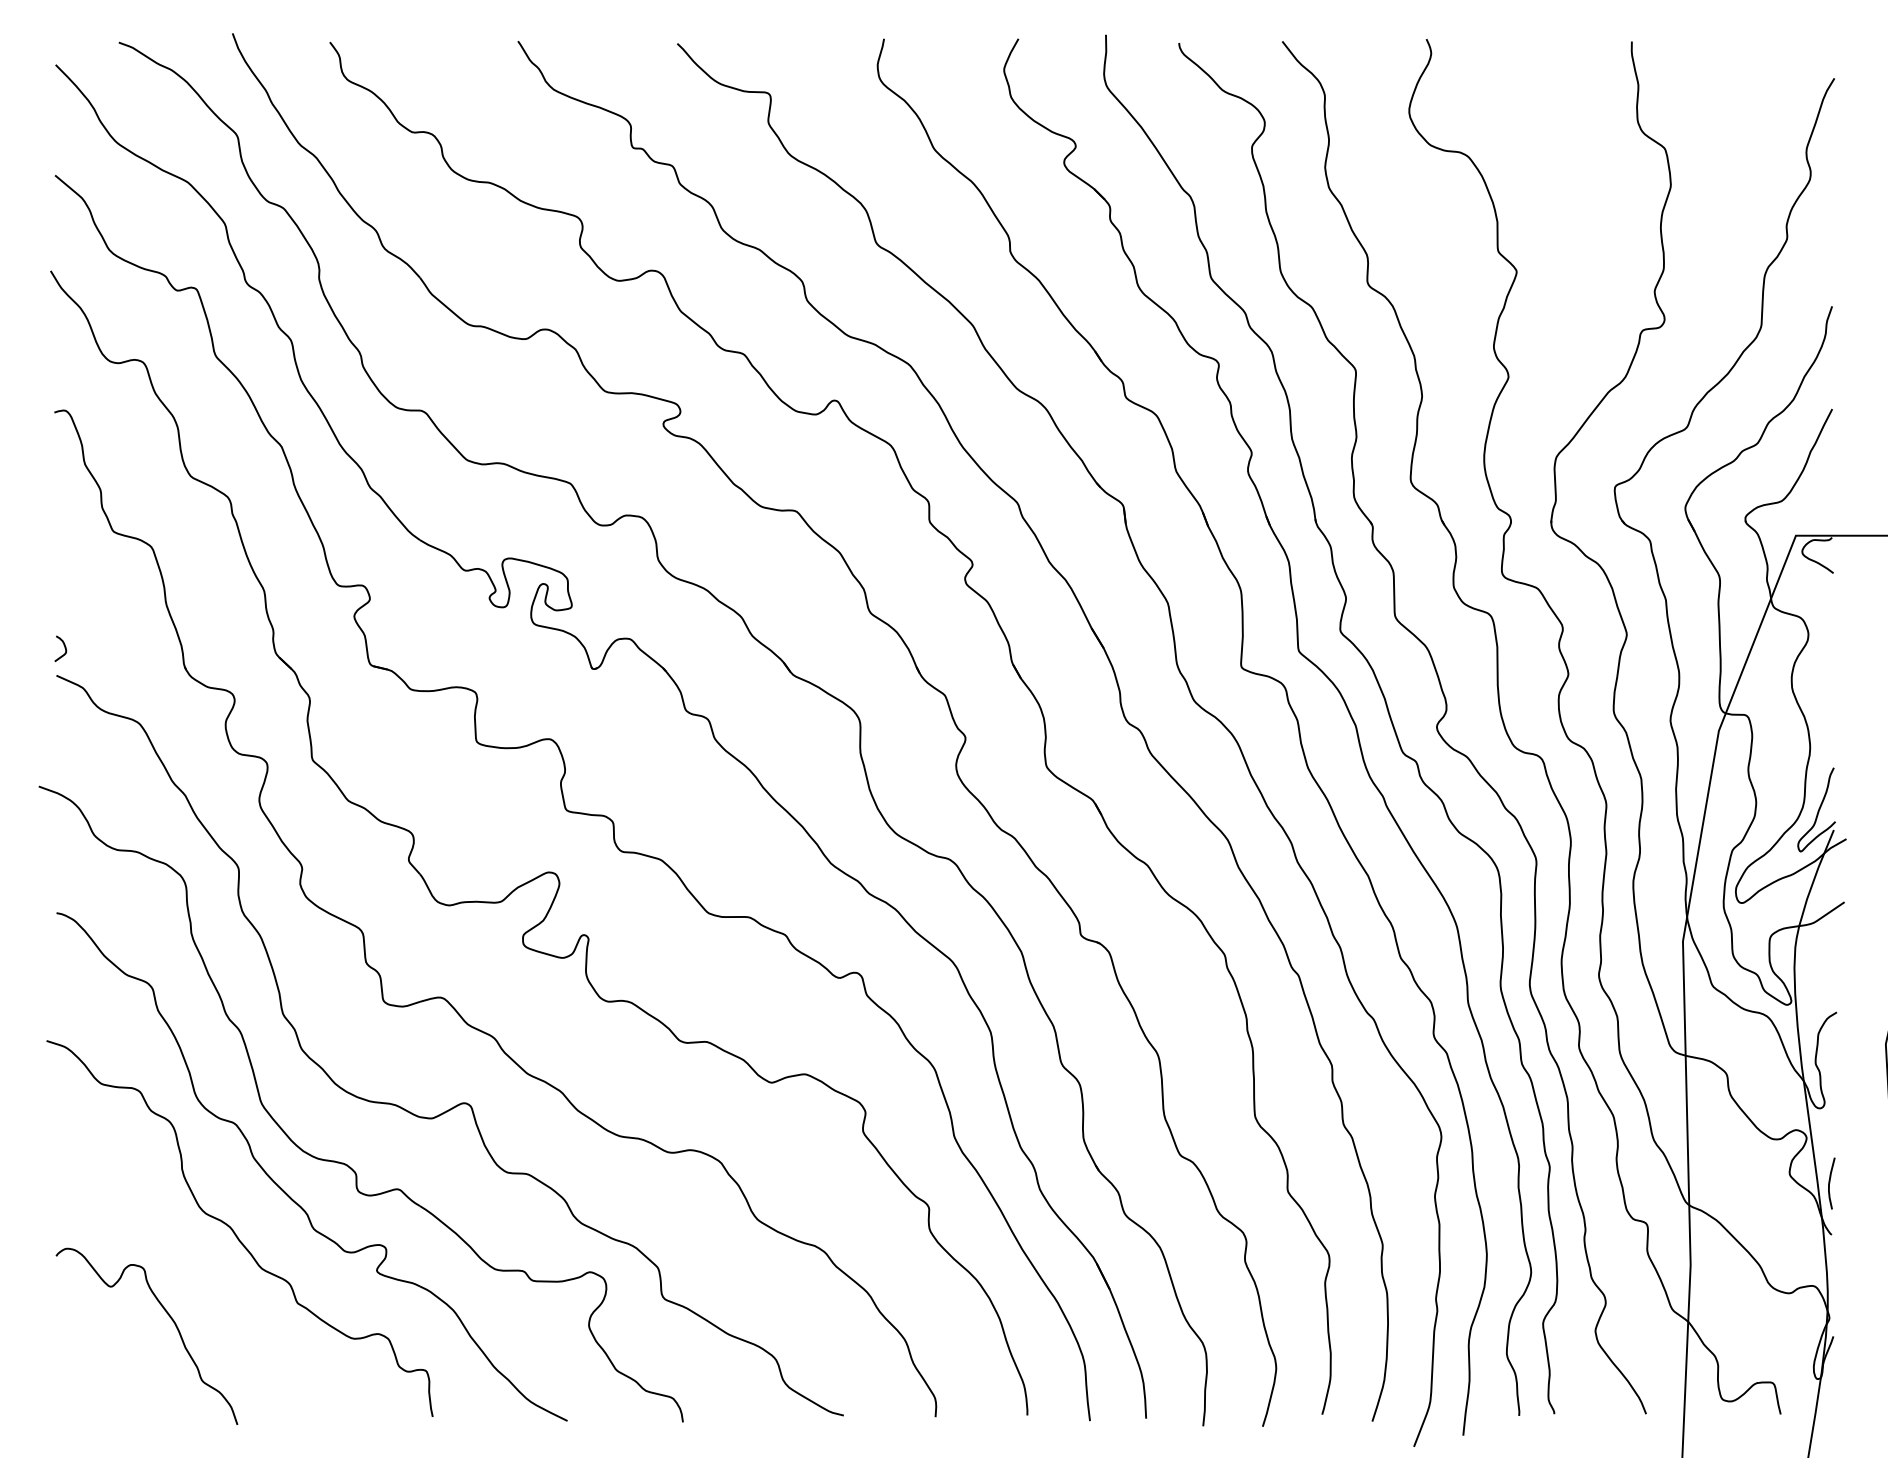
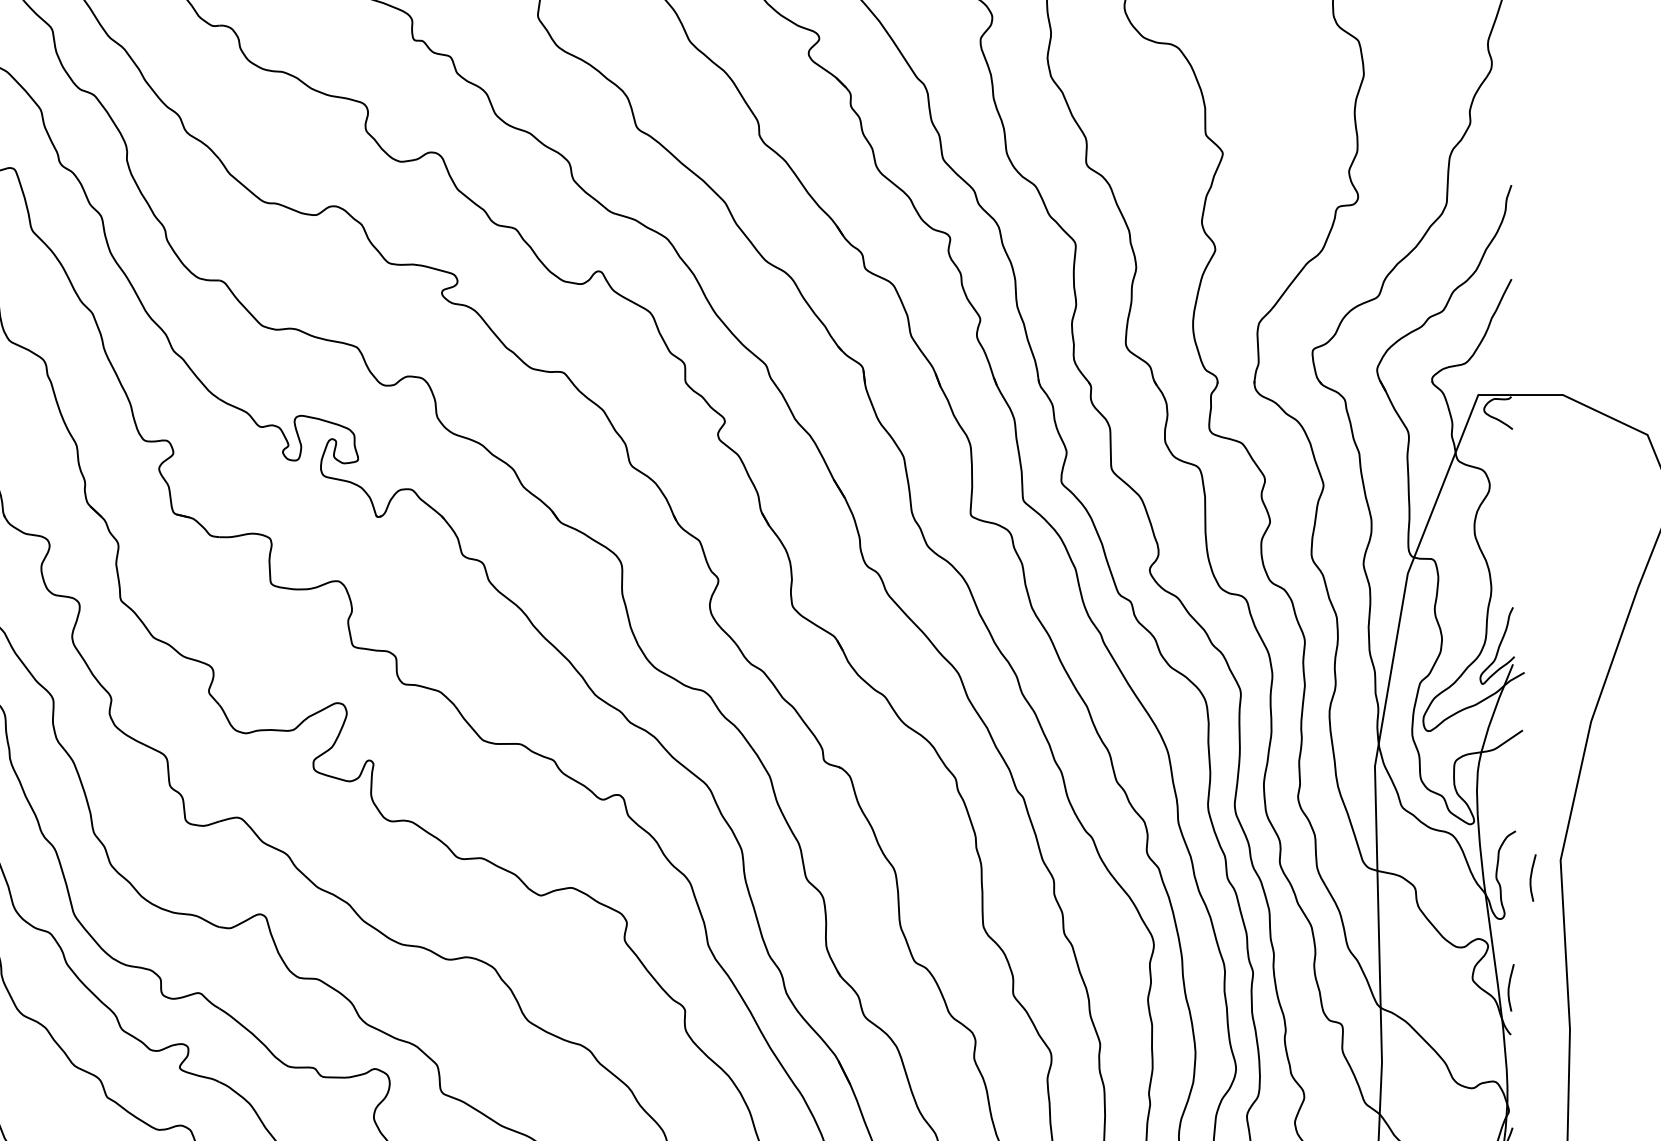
curve: (1854, 1063) -> (1531, 877), added

